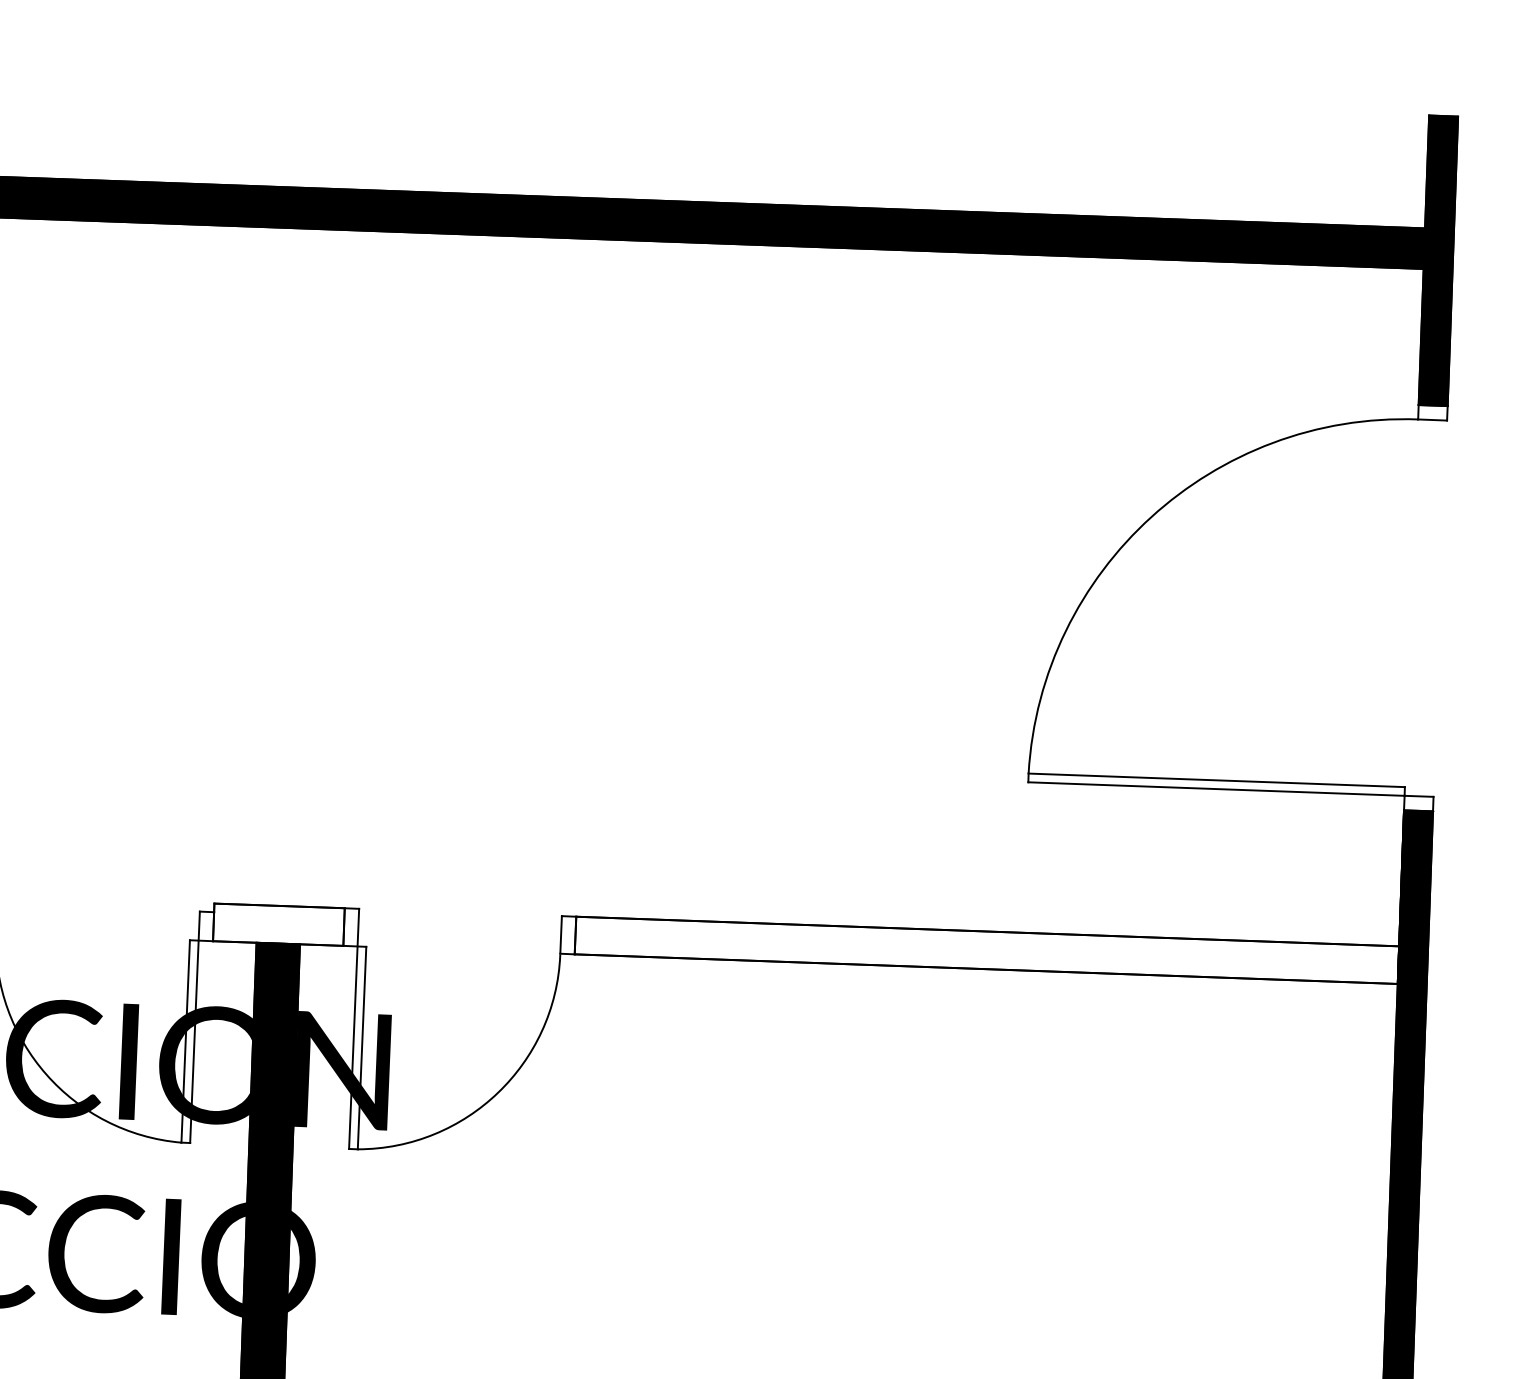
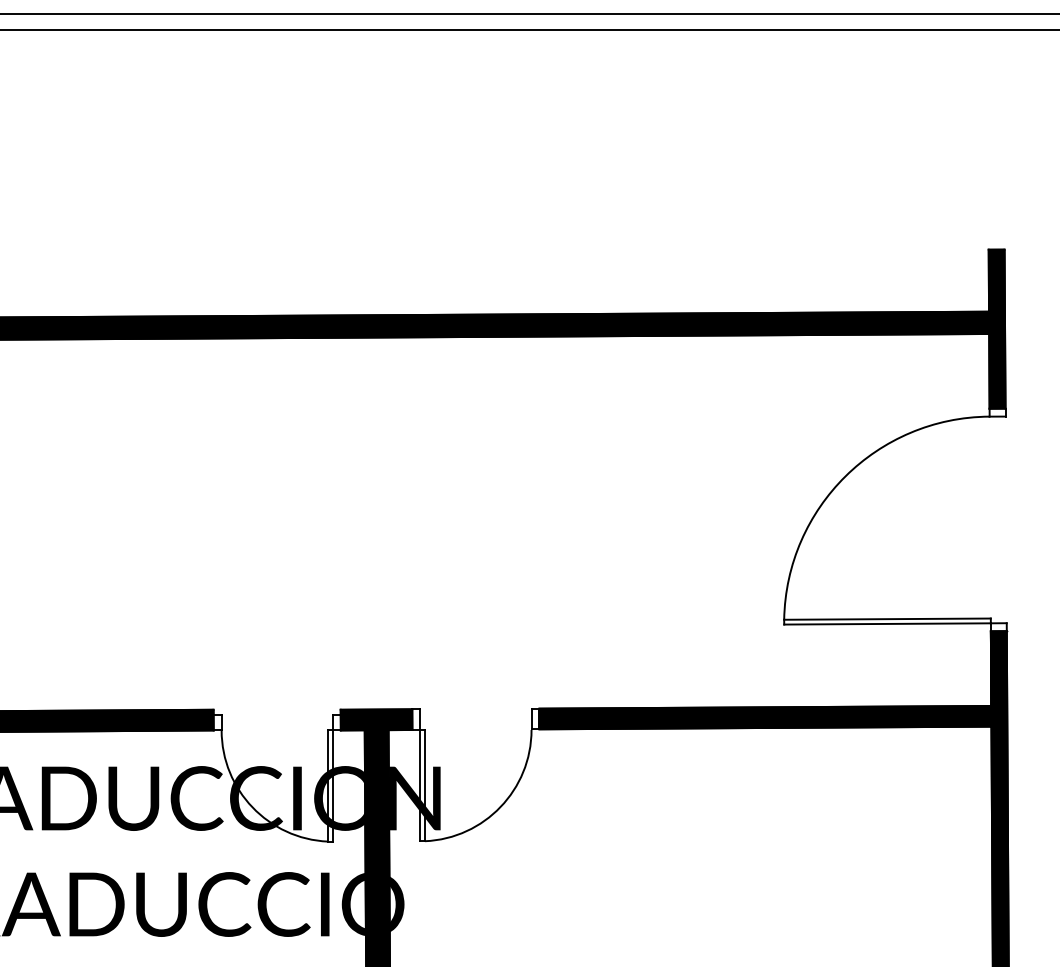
fill: (278, 924) -> (376, 719), added
fill: (987, 950) -> (765, 717), added

